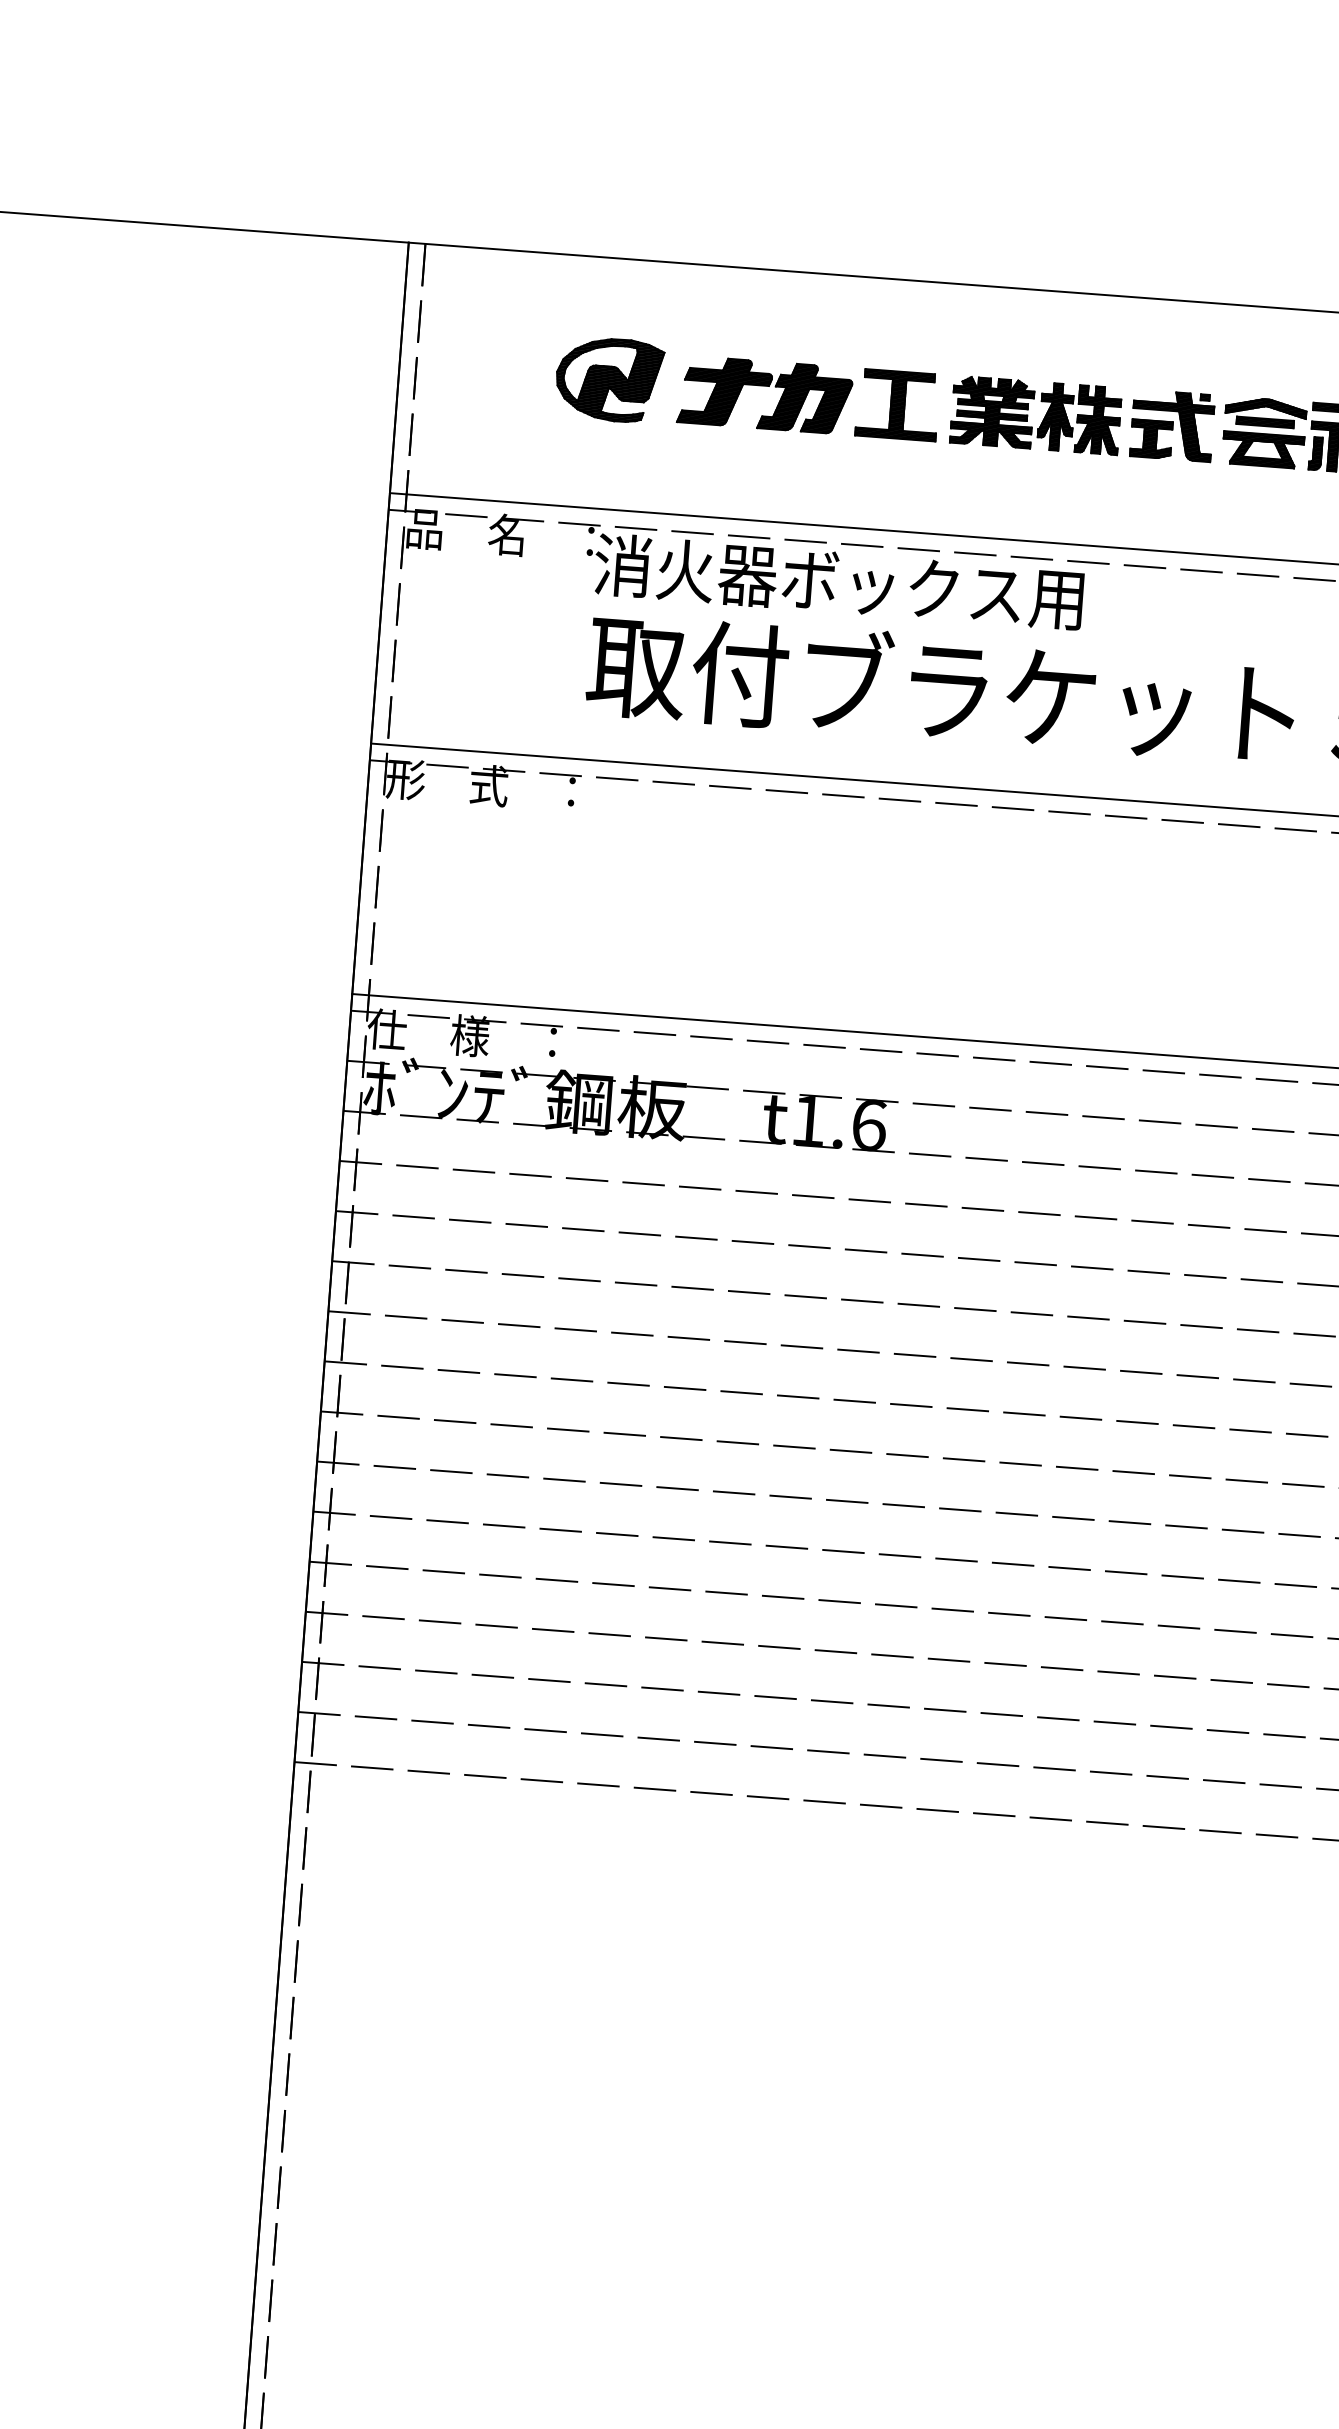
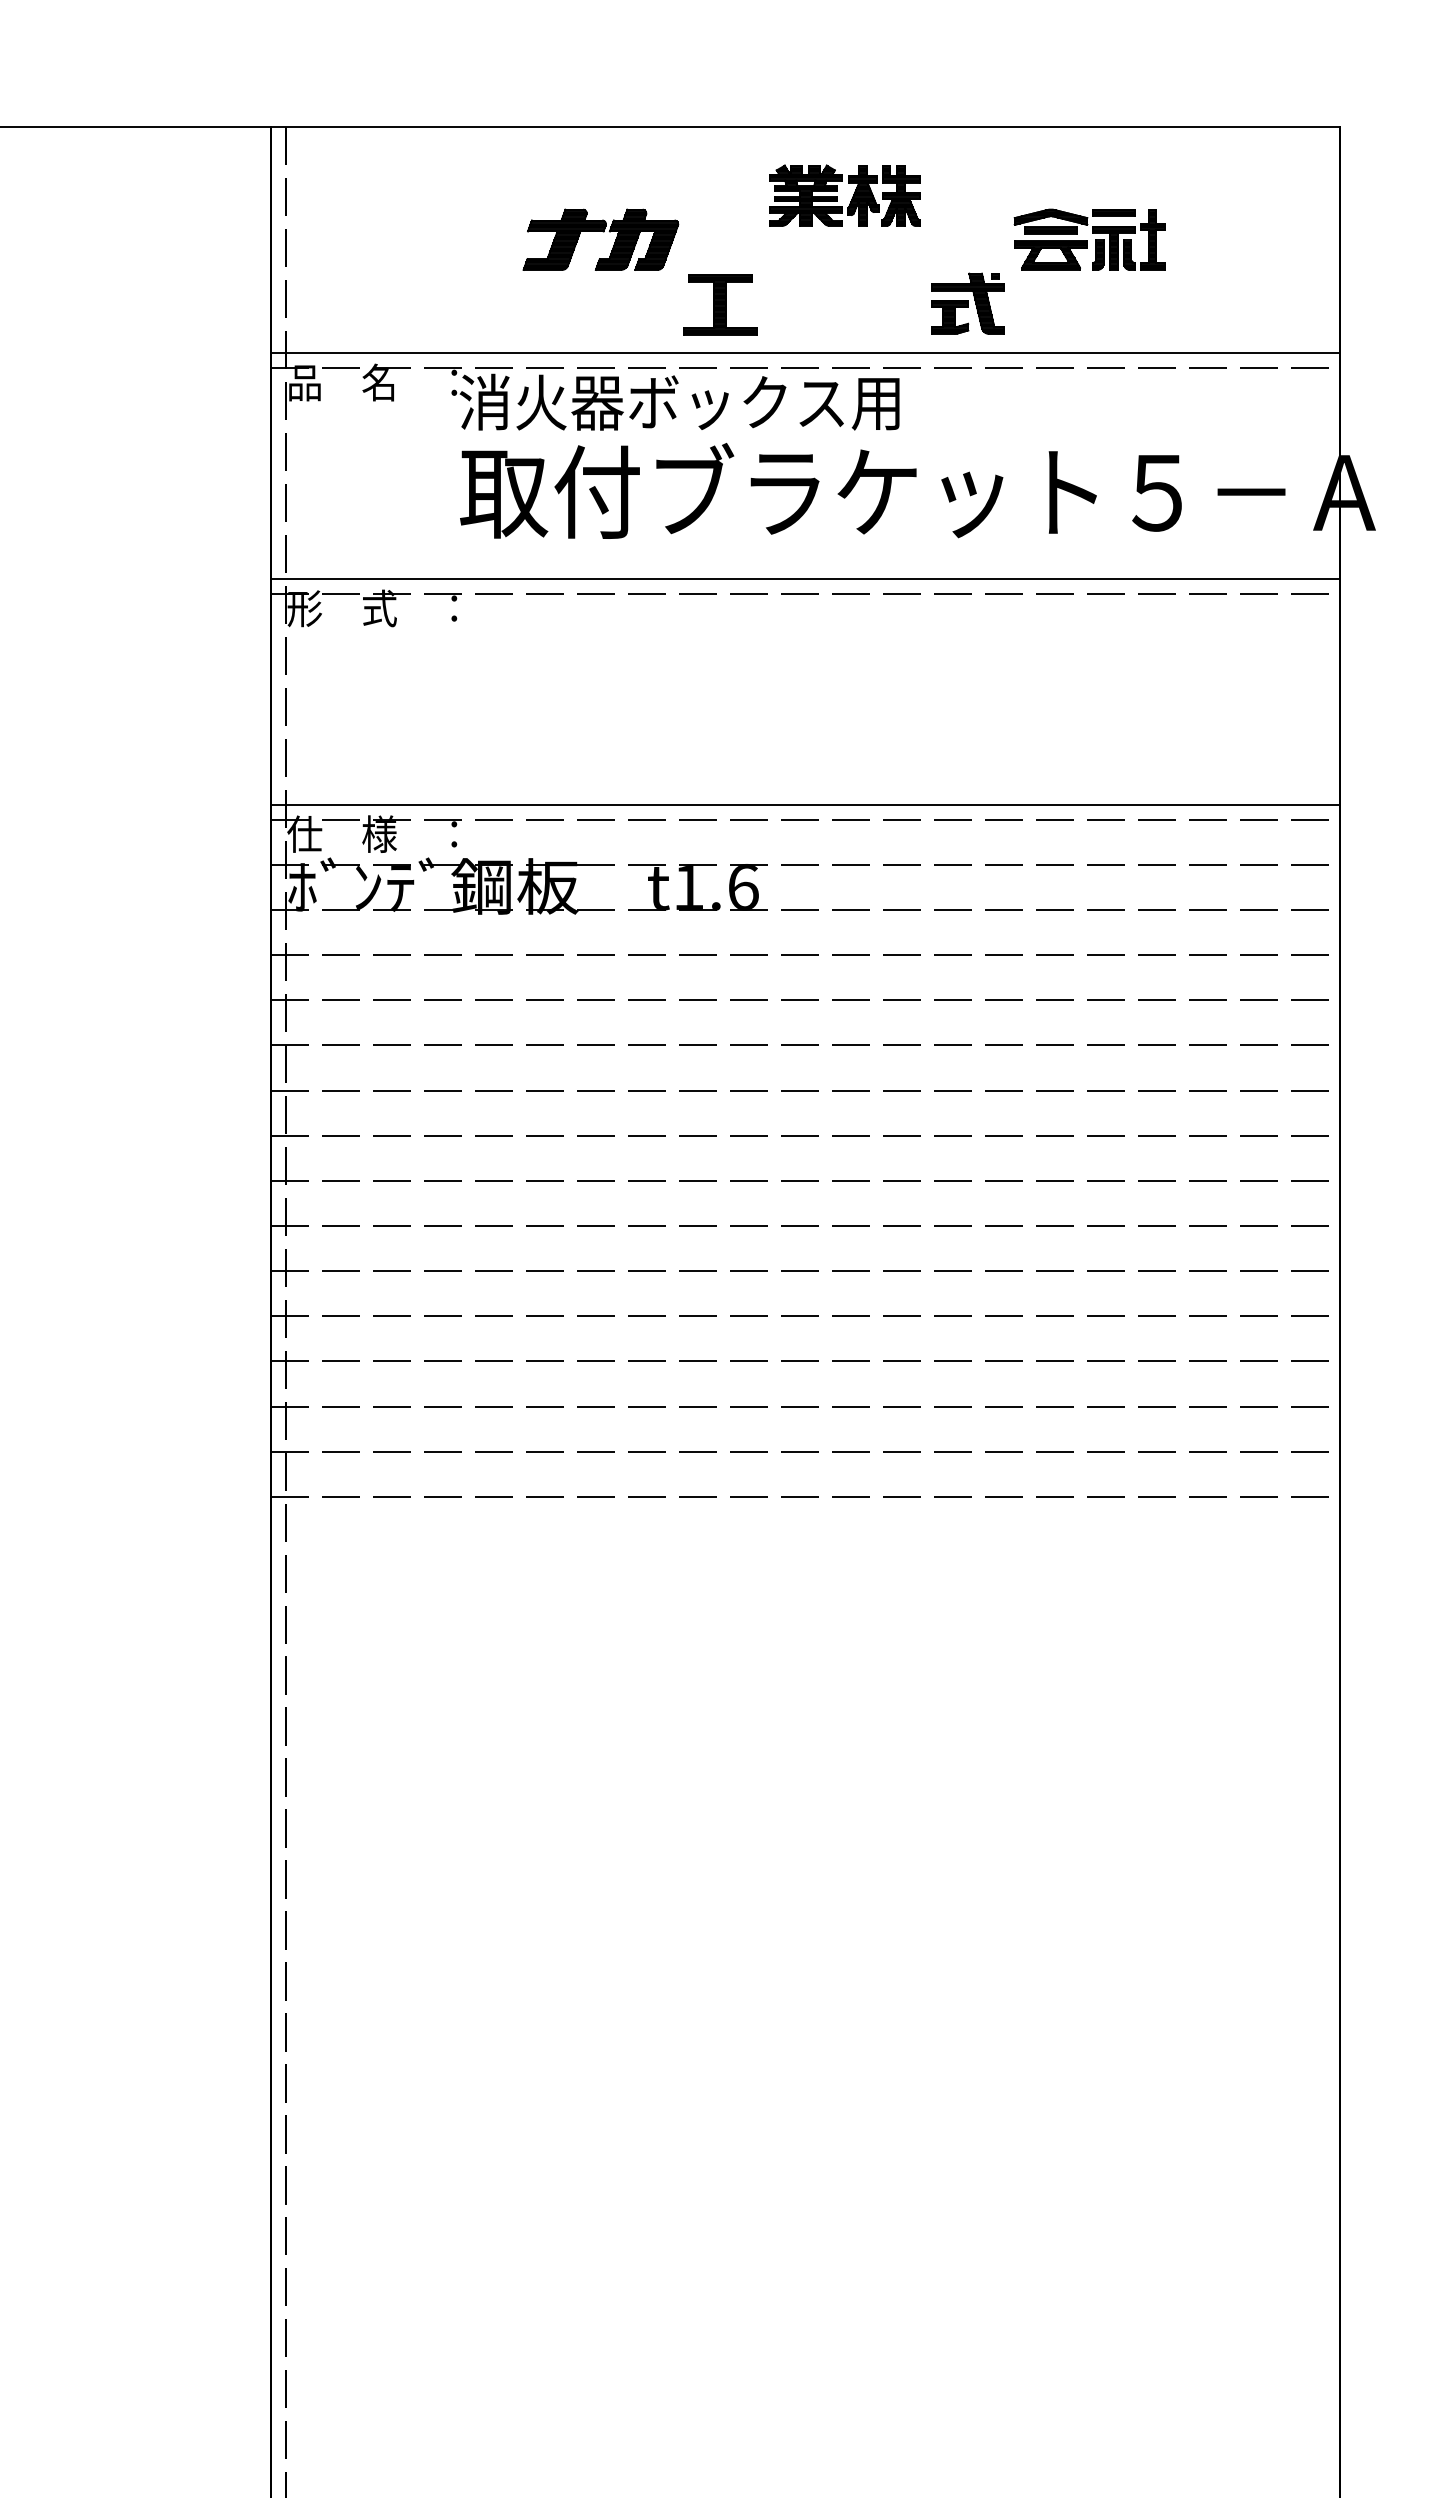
part: (609, 379) -> (460, 236), removed
part: (897, 404) -> (720, 304), moved
part: (1027, 415) -> (837, 196), moved
part: (1171, 425) -> (967, 303), moved

